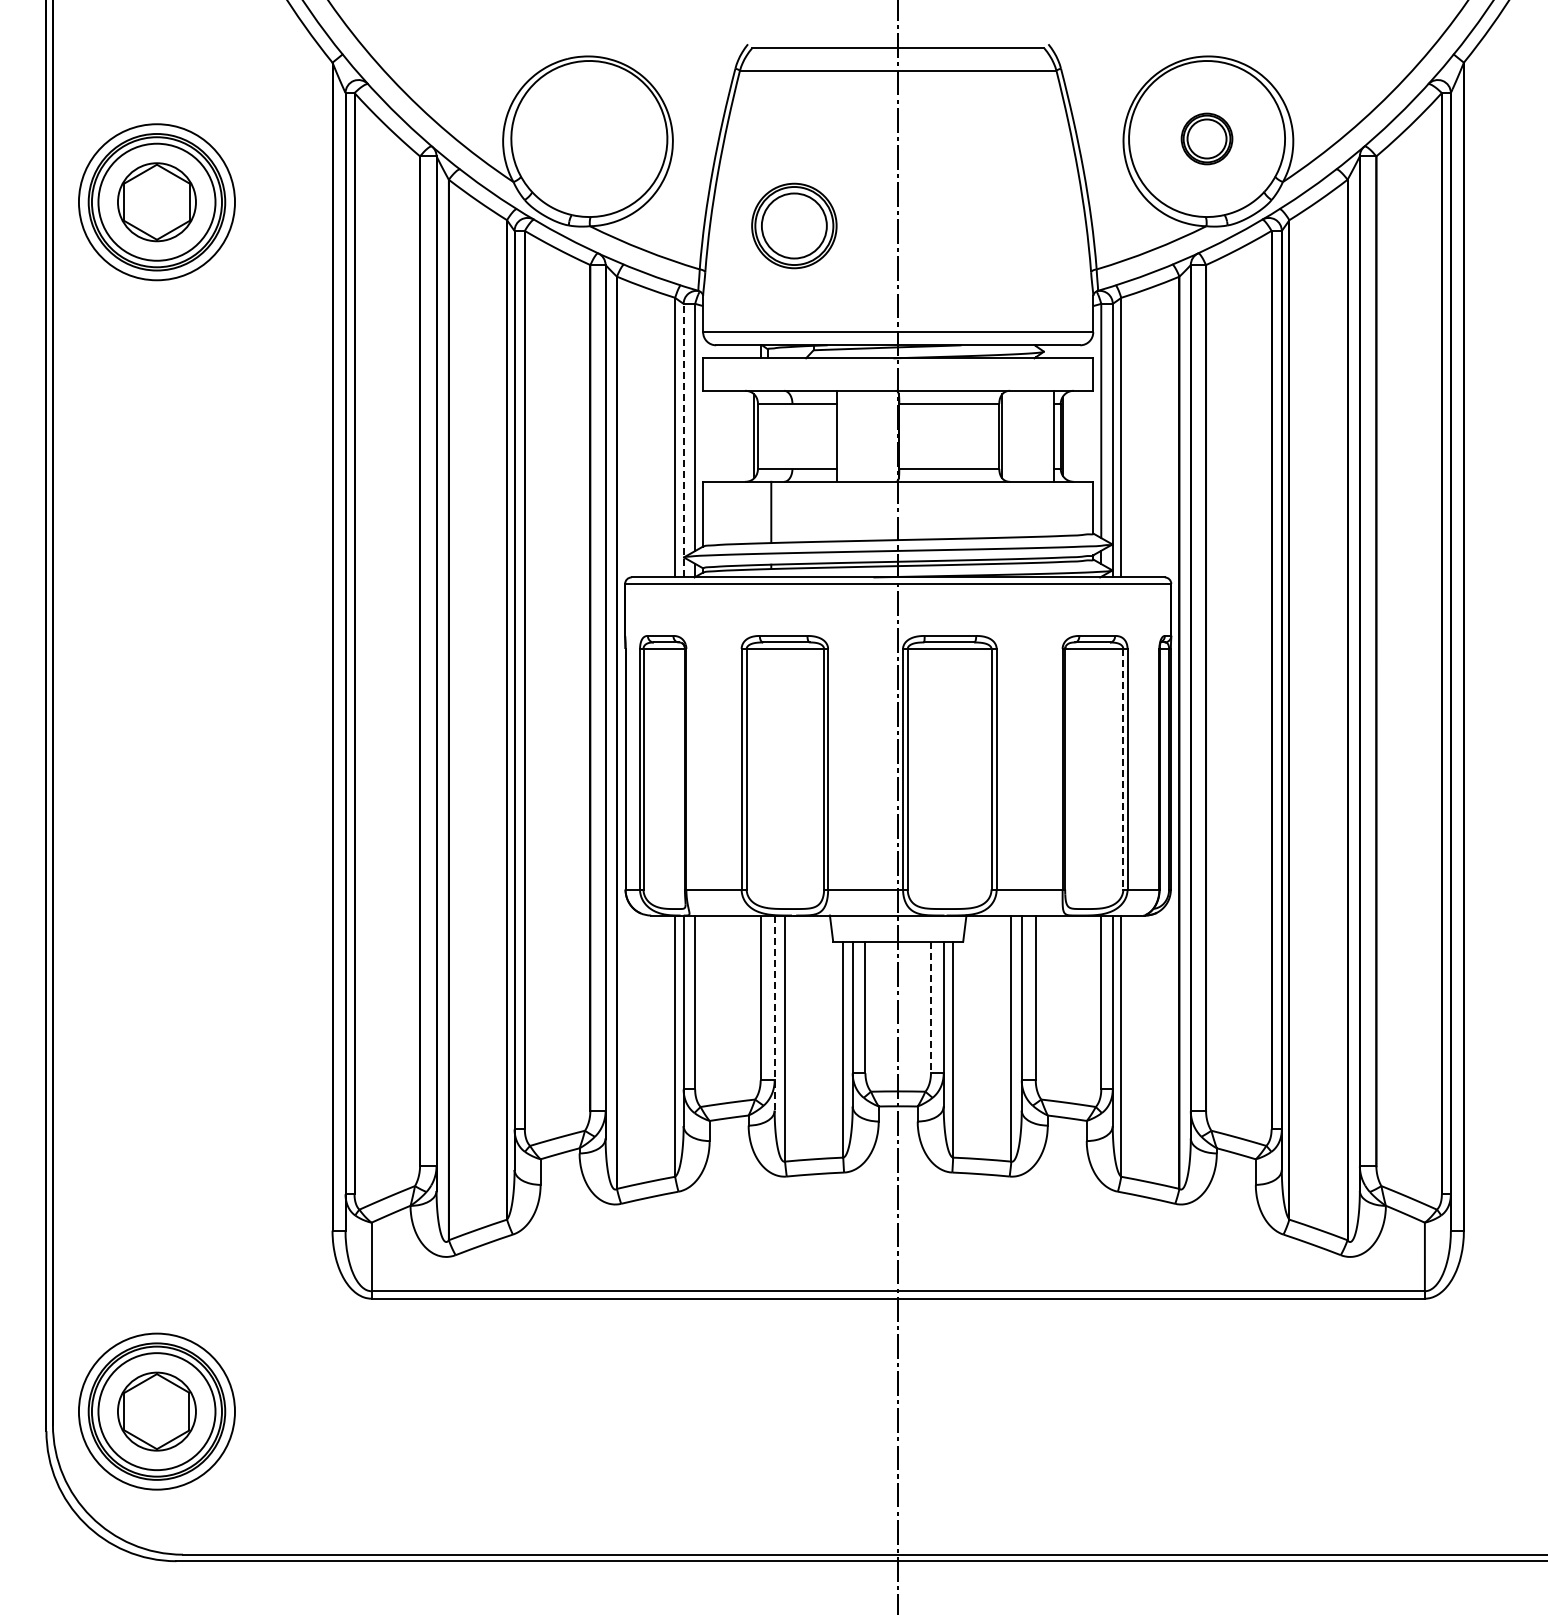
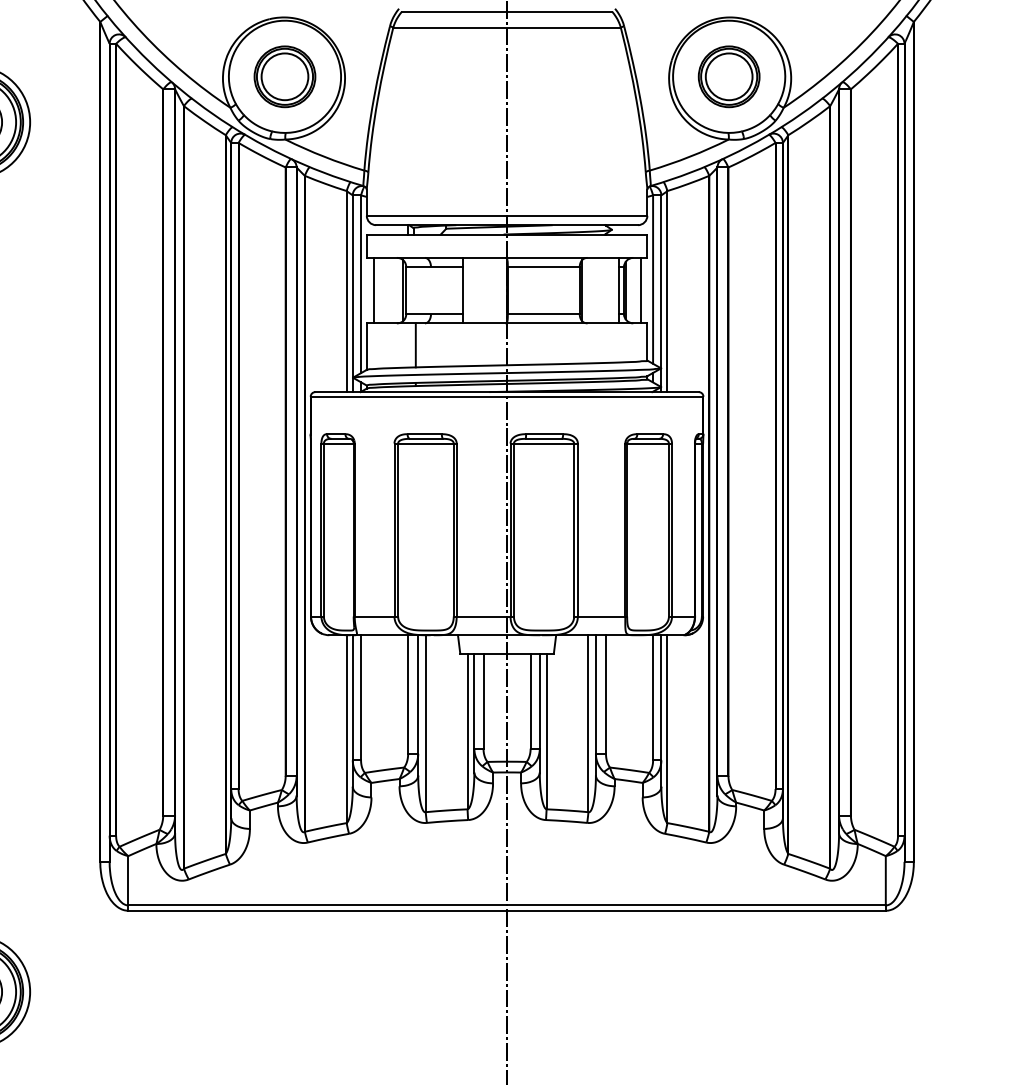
part: (1206, 138) -> (728, 76), size x1.67
part: (794, 225) -> (285, 76), moved
line: (712, 435) -> (373, 290), added
line: (1083, 435) -> (640, 290), added
line: (683, 440) -> (352, 293), dashed -> solid
line: (1123, 769) -> (669, 530), dashed -> solid
line: (930, 1007) -> (530, 701), dashed -> solid
line: (774, 1013) -> (418, 705), dashed -> solid

